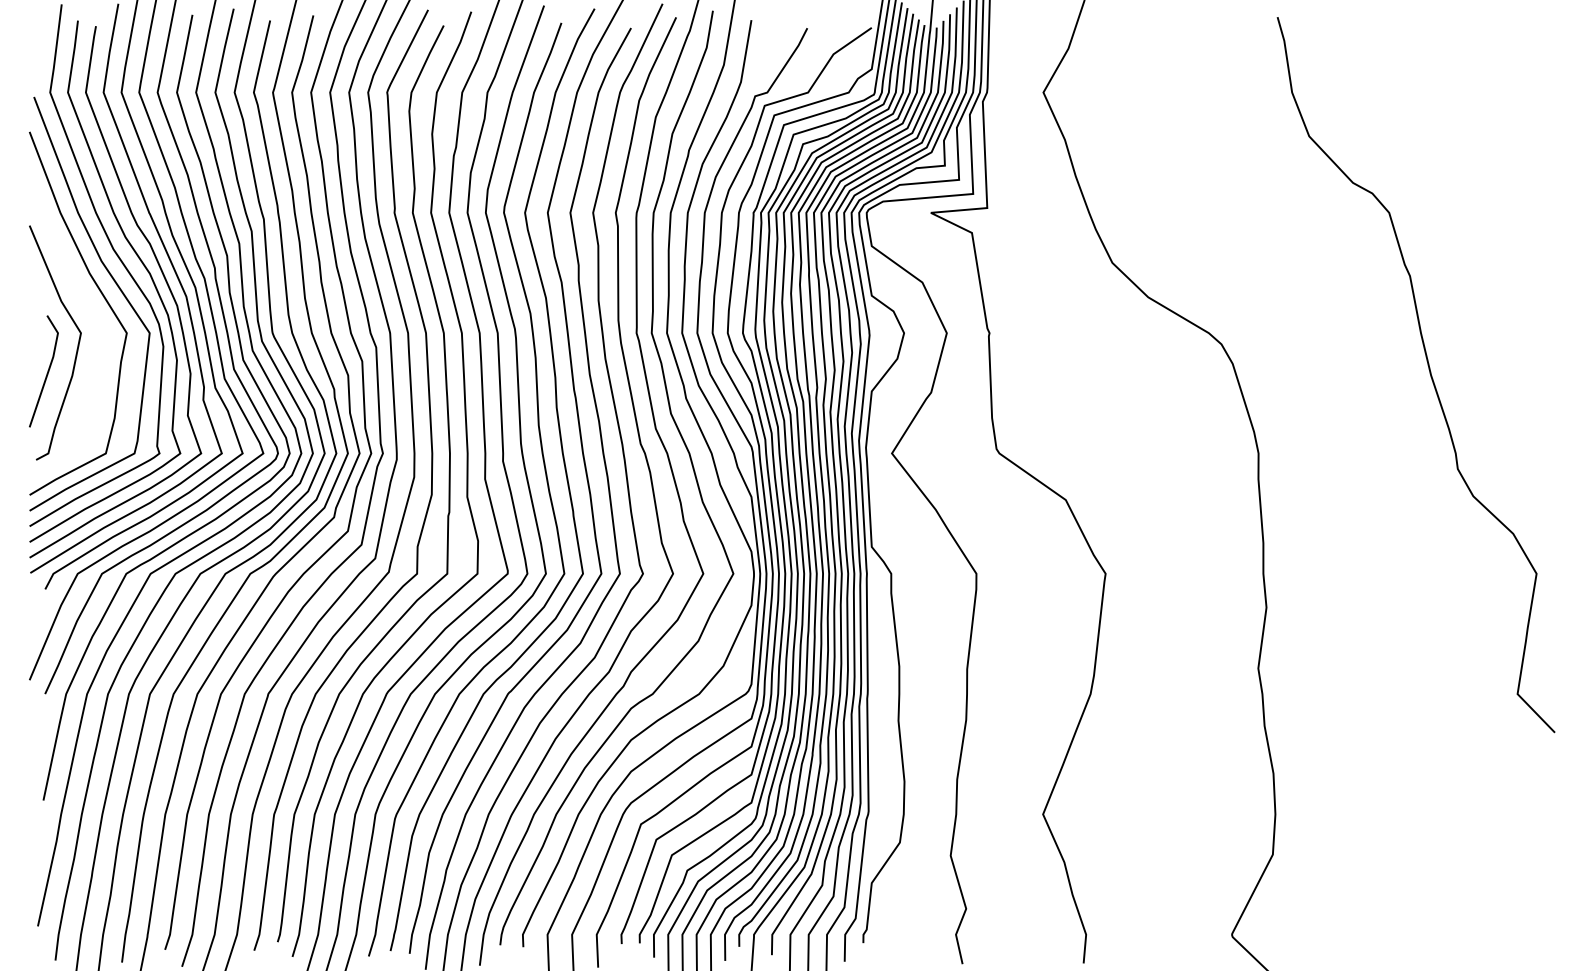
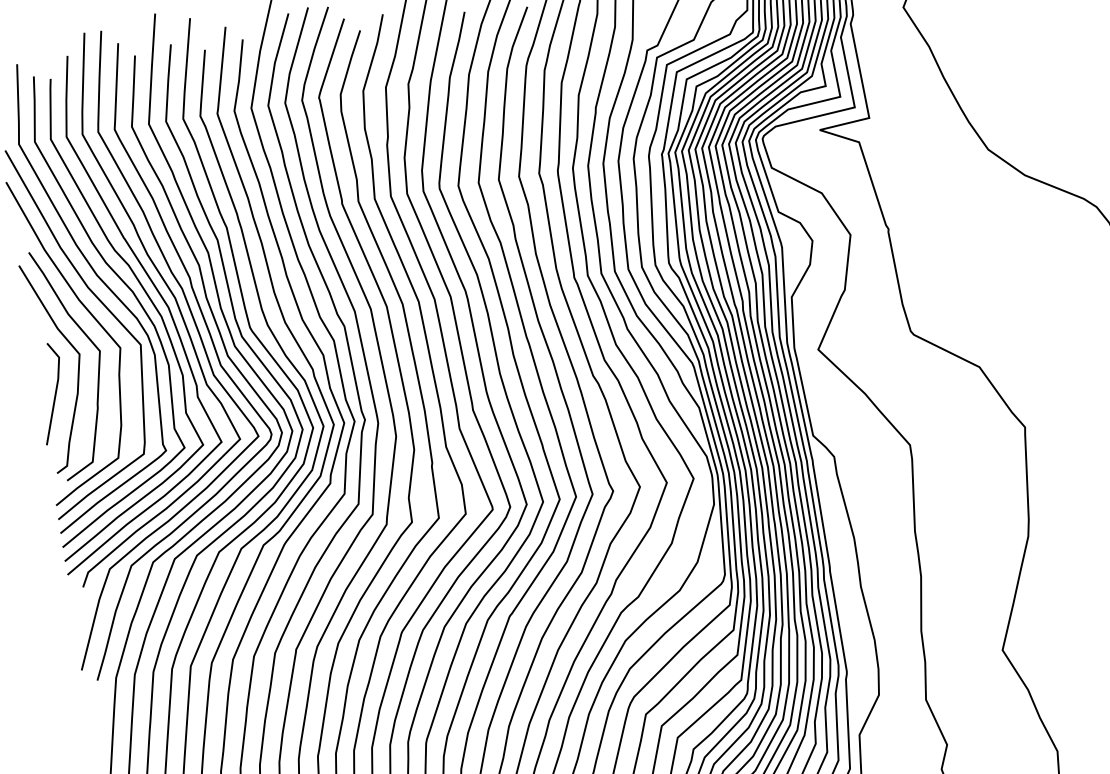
curve: (99, 348) -> (98, 365), added

